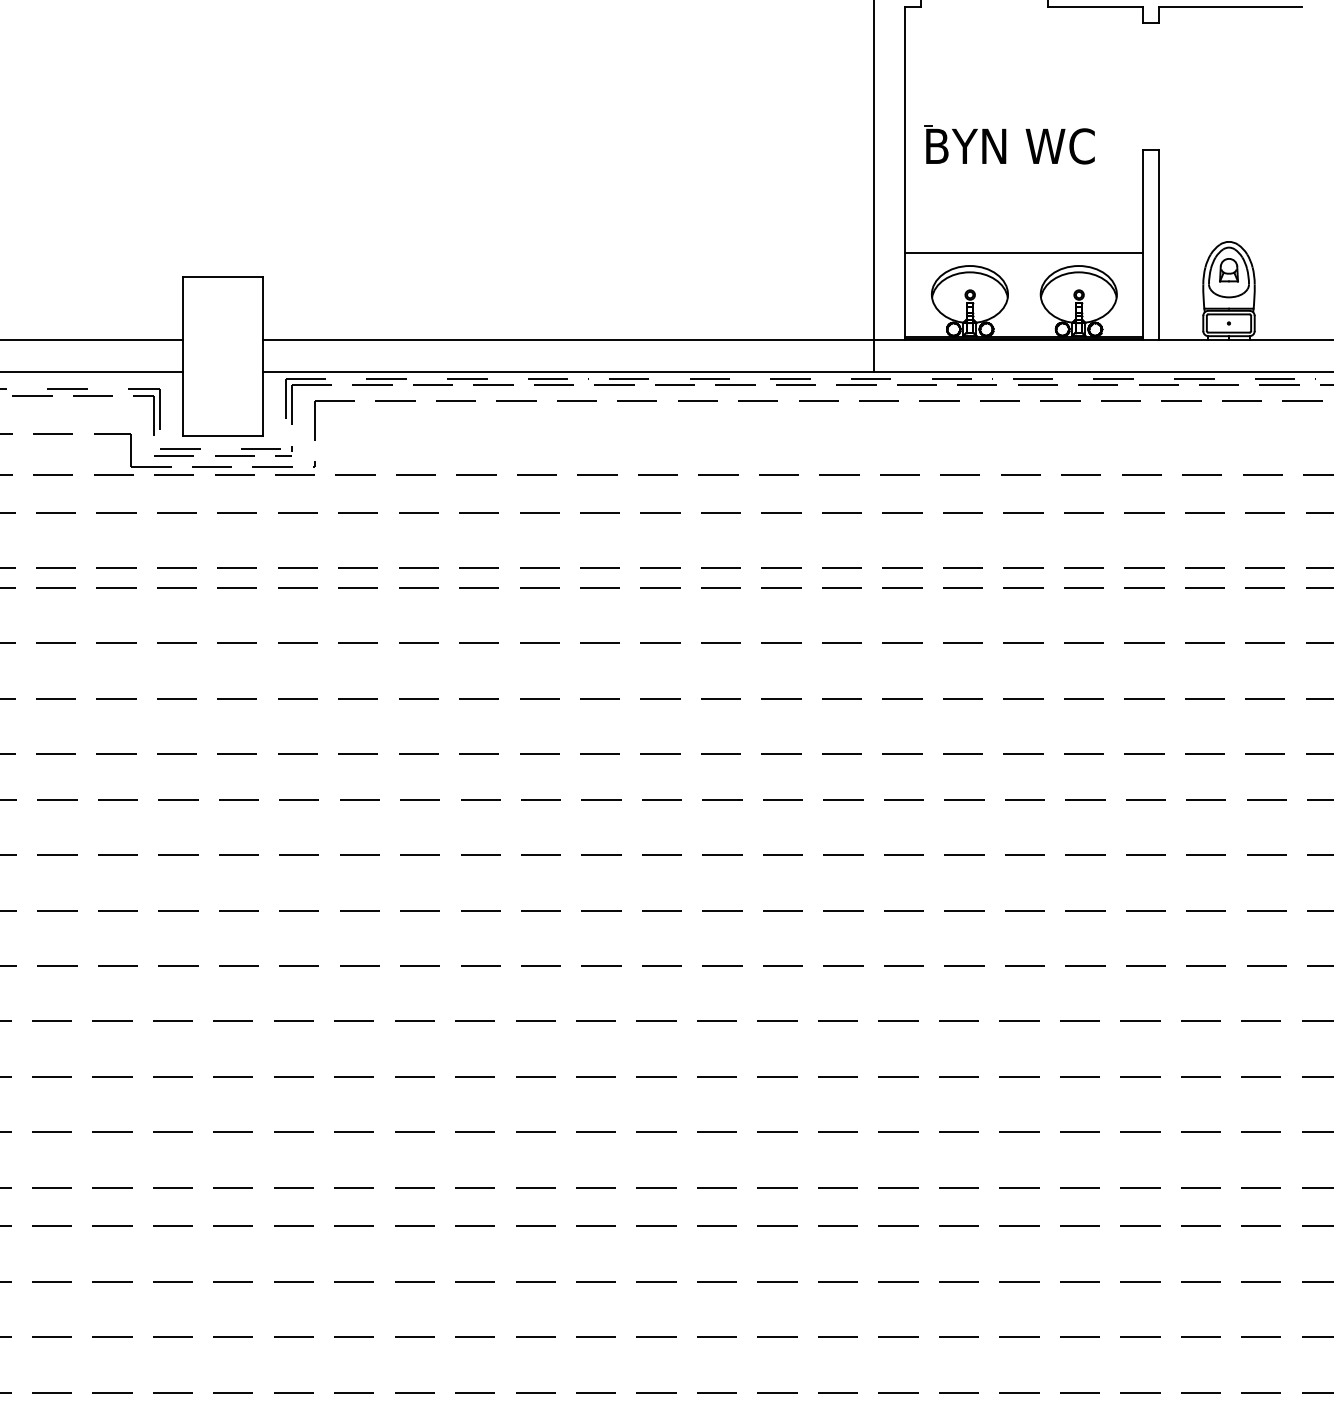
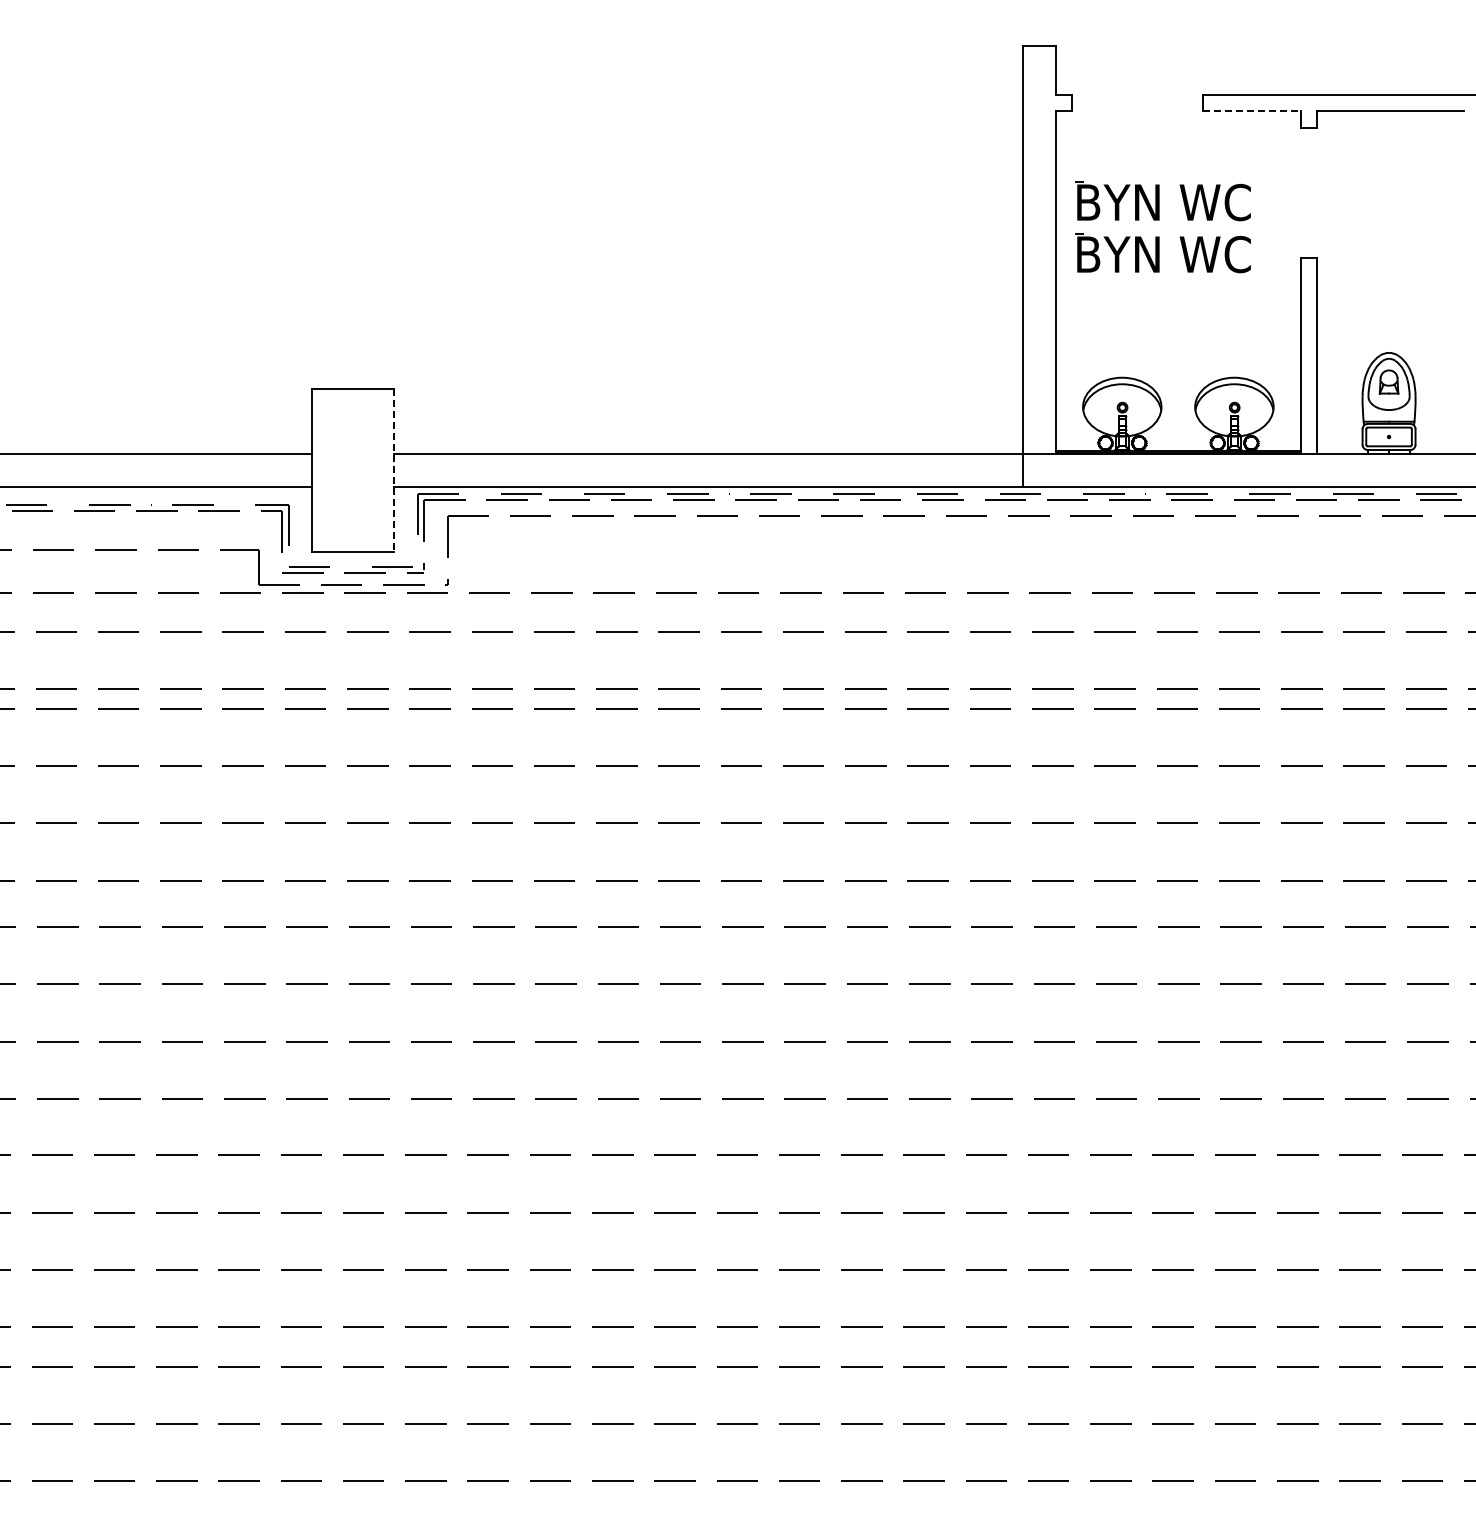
line: (1096, 7) -> (1252, 111), solid -> dashed
part: (1009, 94) -> (1162, 201), added
line: (1023, 253) -> (1177, 364), removed
line: (262, 356) -> (393, 470), solid -> dashed

